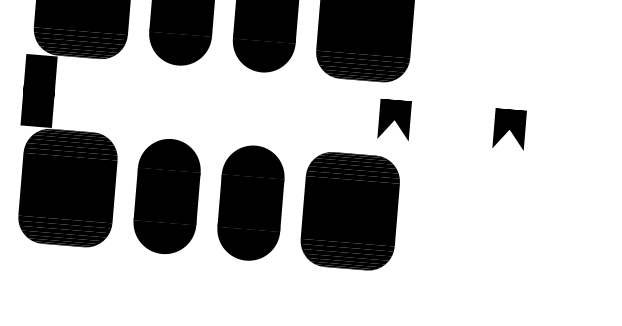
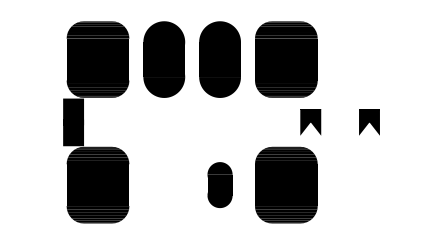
part: (509, 129) -> (369, 122), moved
part: (166, 196) -> (163, 185), removed
part: (250, 202) -> (219, 184), size x0.6

